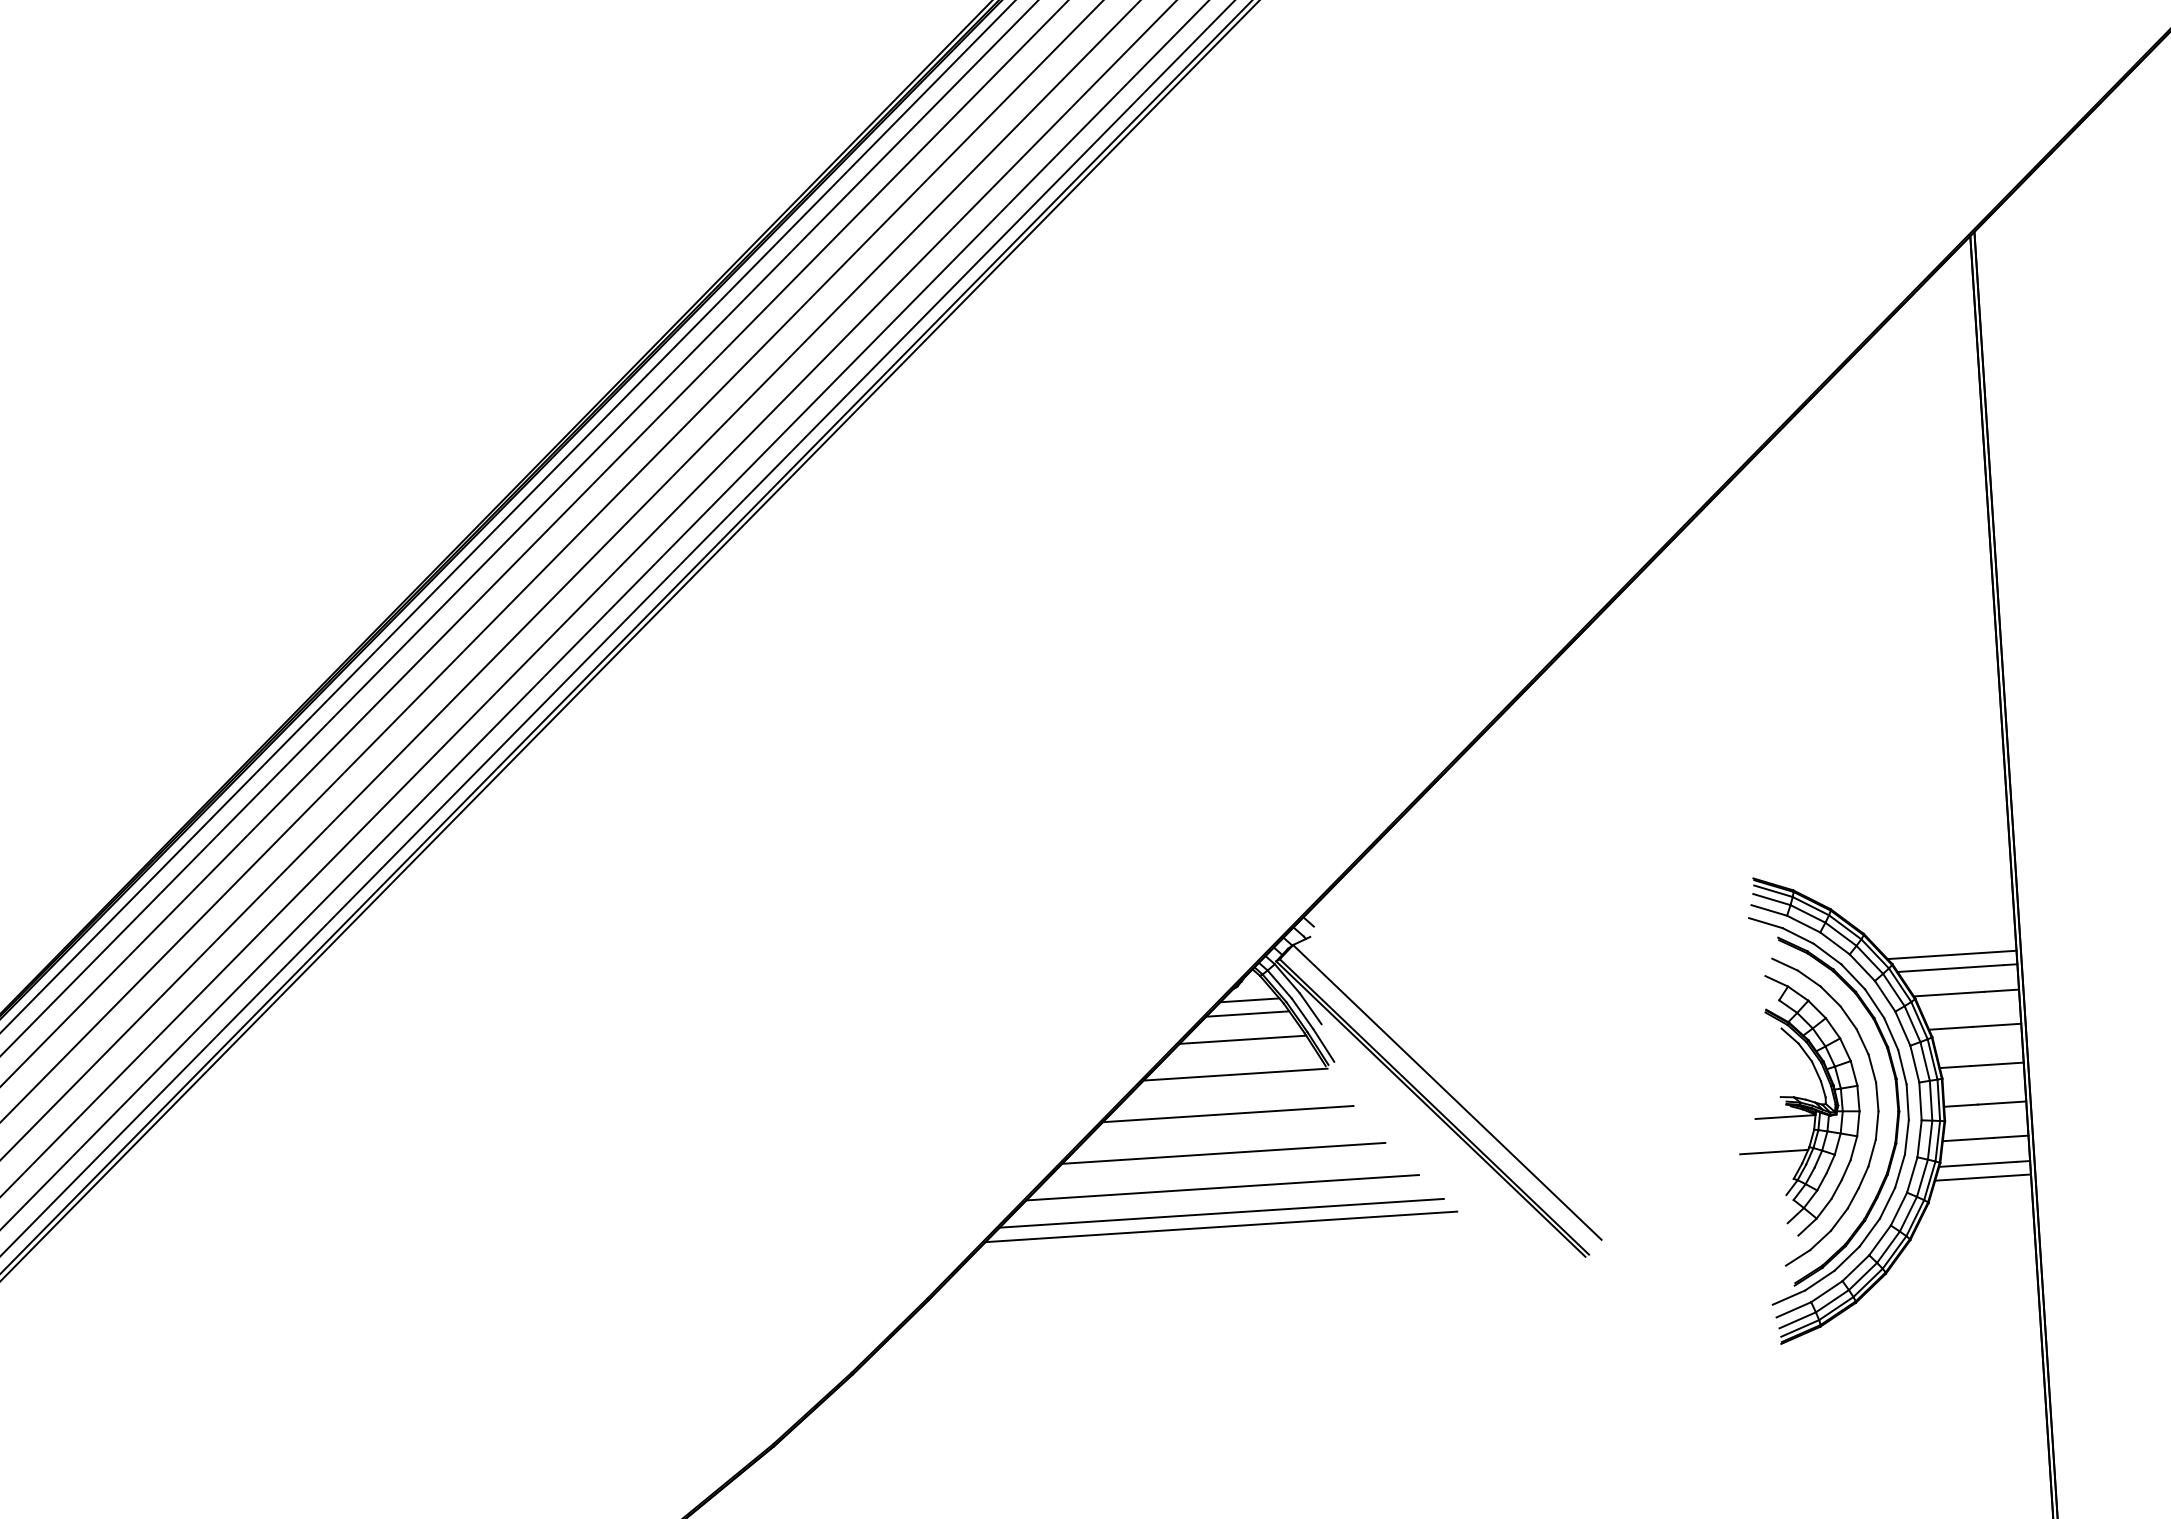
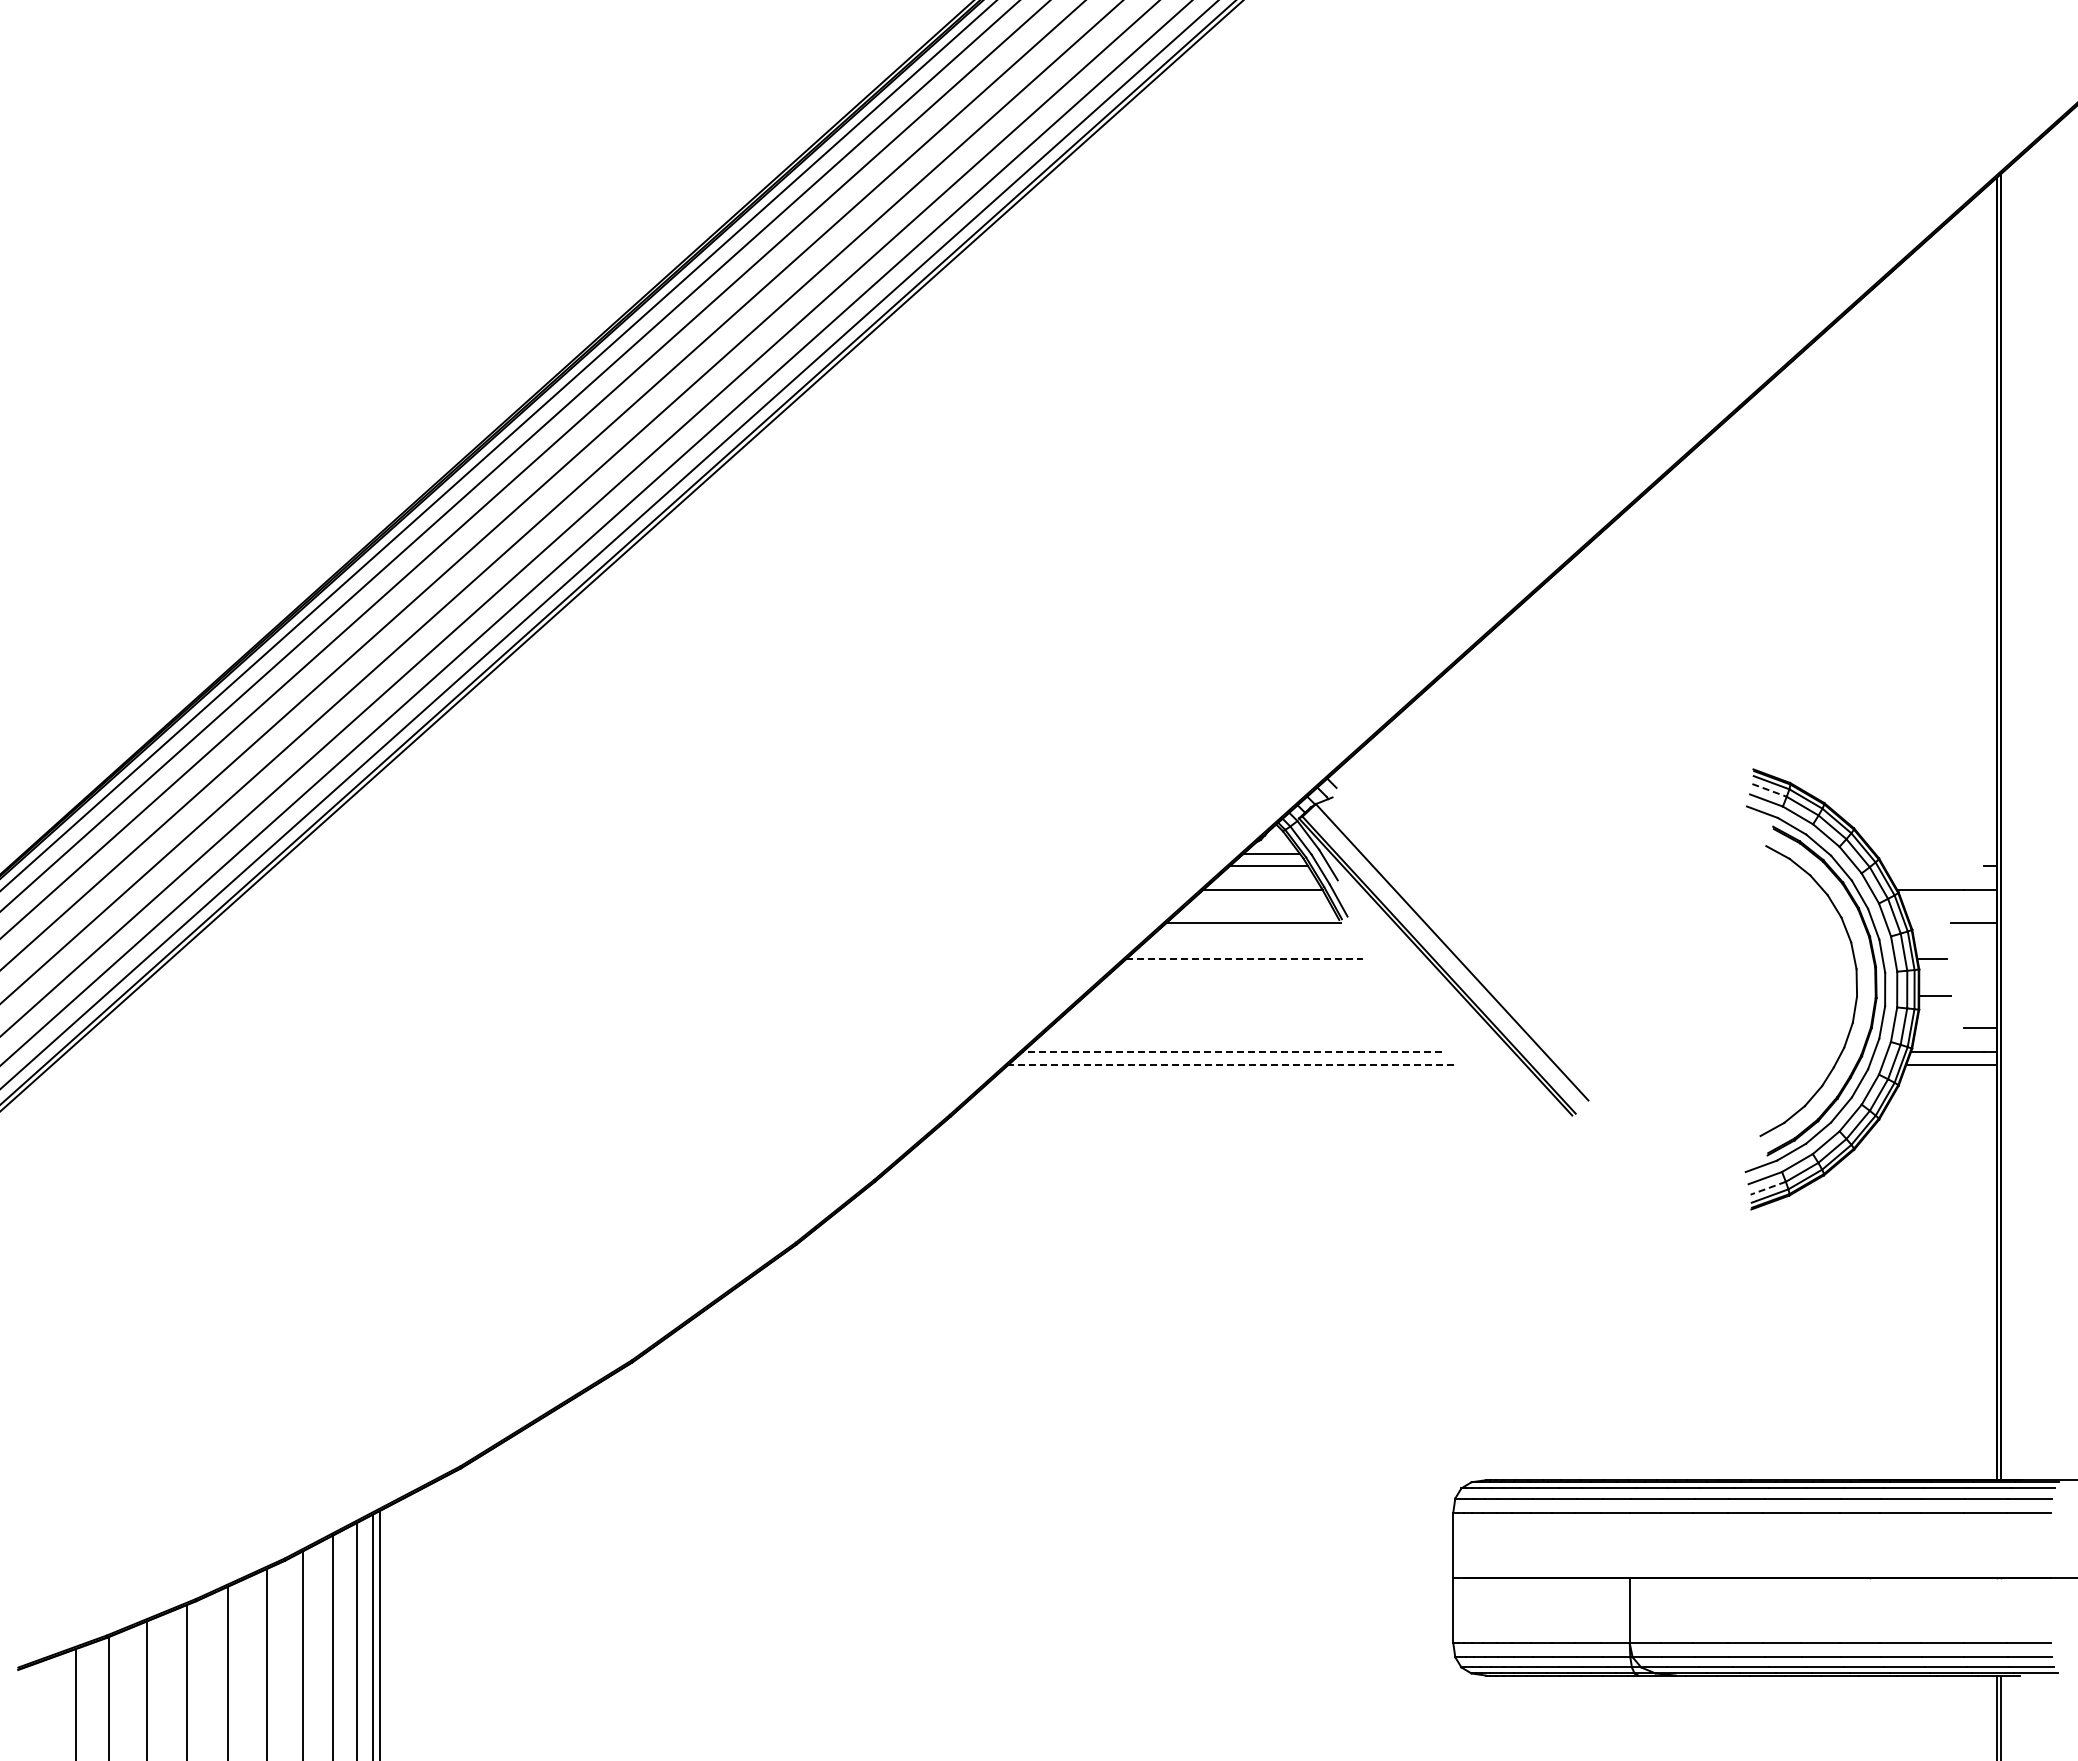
line: (1772, 899) -> (1770, 790), solid -> dashed
line: (1951, 954) -> (1935, 853), removed
line: (1950, 968) -> (1933, 866), removed
line: (1951, 1028) -> (1930, 922), removed
line: (1996, 1064) -> (1971, 959), removed
line: (2001, 1103) -> (1973, 996), removed
part: (1797, 1105) -> (1781, 985), removed
line: (1228, 1114) -> (1244, 959), solid -> dashed
line: (1967, 1139) -> (1939, 1028), removed
line: (1223, 1153) -> (1237, 996), removed
line: (1222, 1187) -> (1234, 1028), removed
line: (1220, 1213) -> (1231, 1052), solid -> dashed
line: (1220, 1227) -> (1230, 1065), solid -> dashed
line: (1797, 1320) -> (1768, 1188), solid -> dashed

